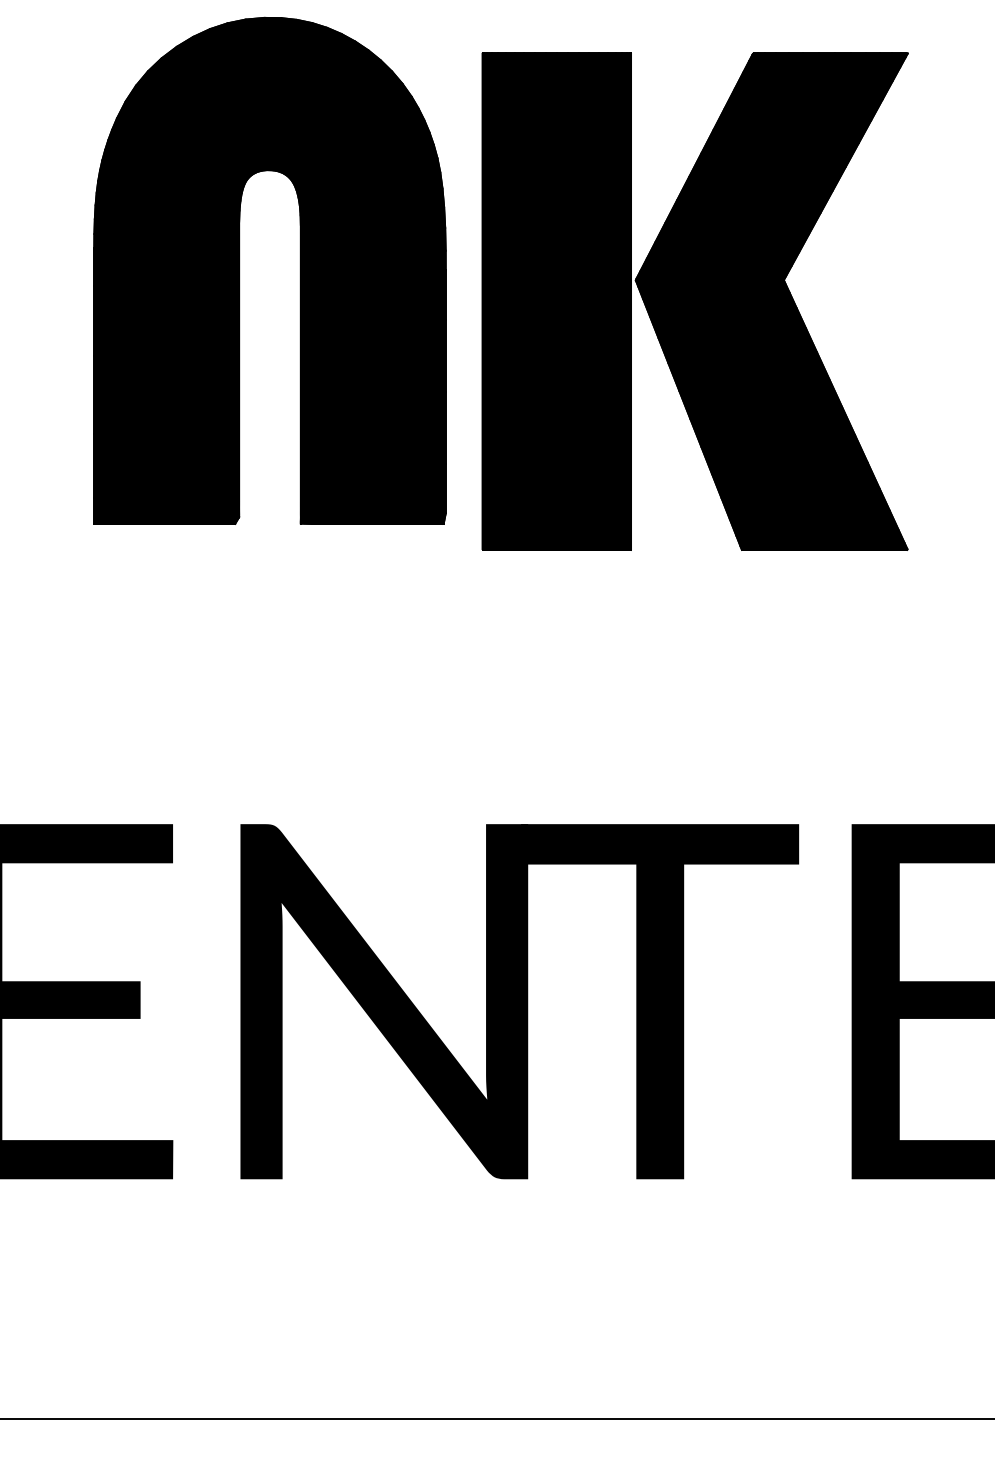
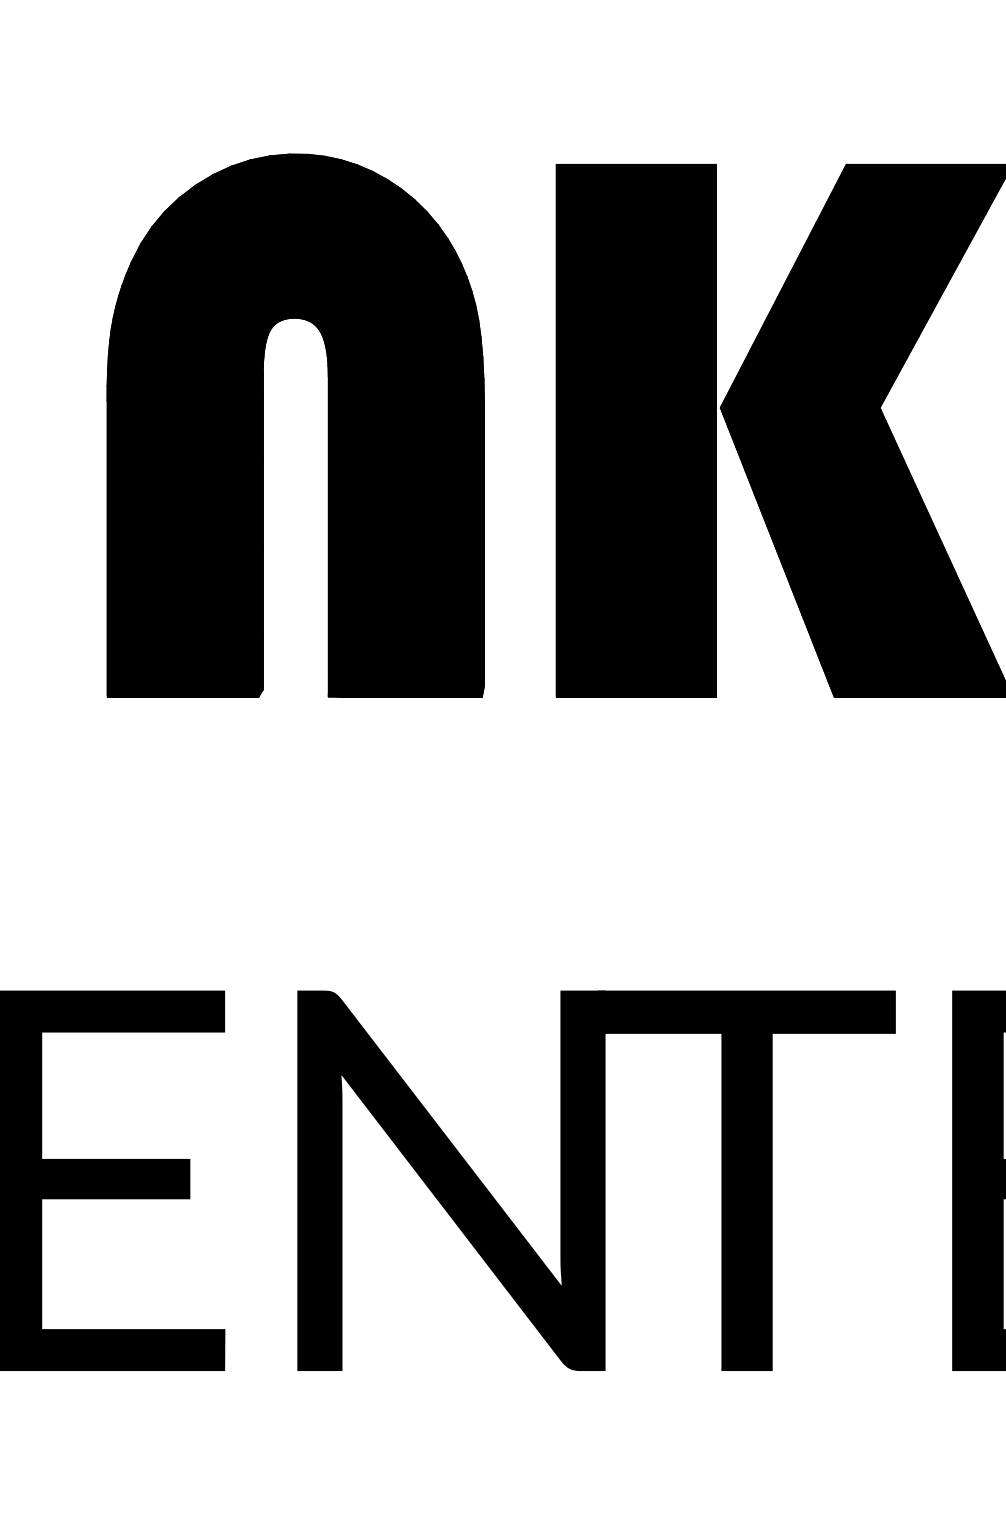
part: (240, 270) -> (264, 425), moved

